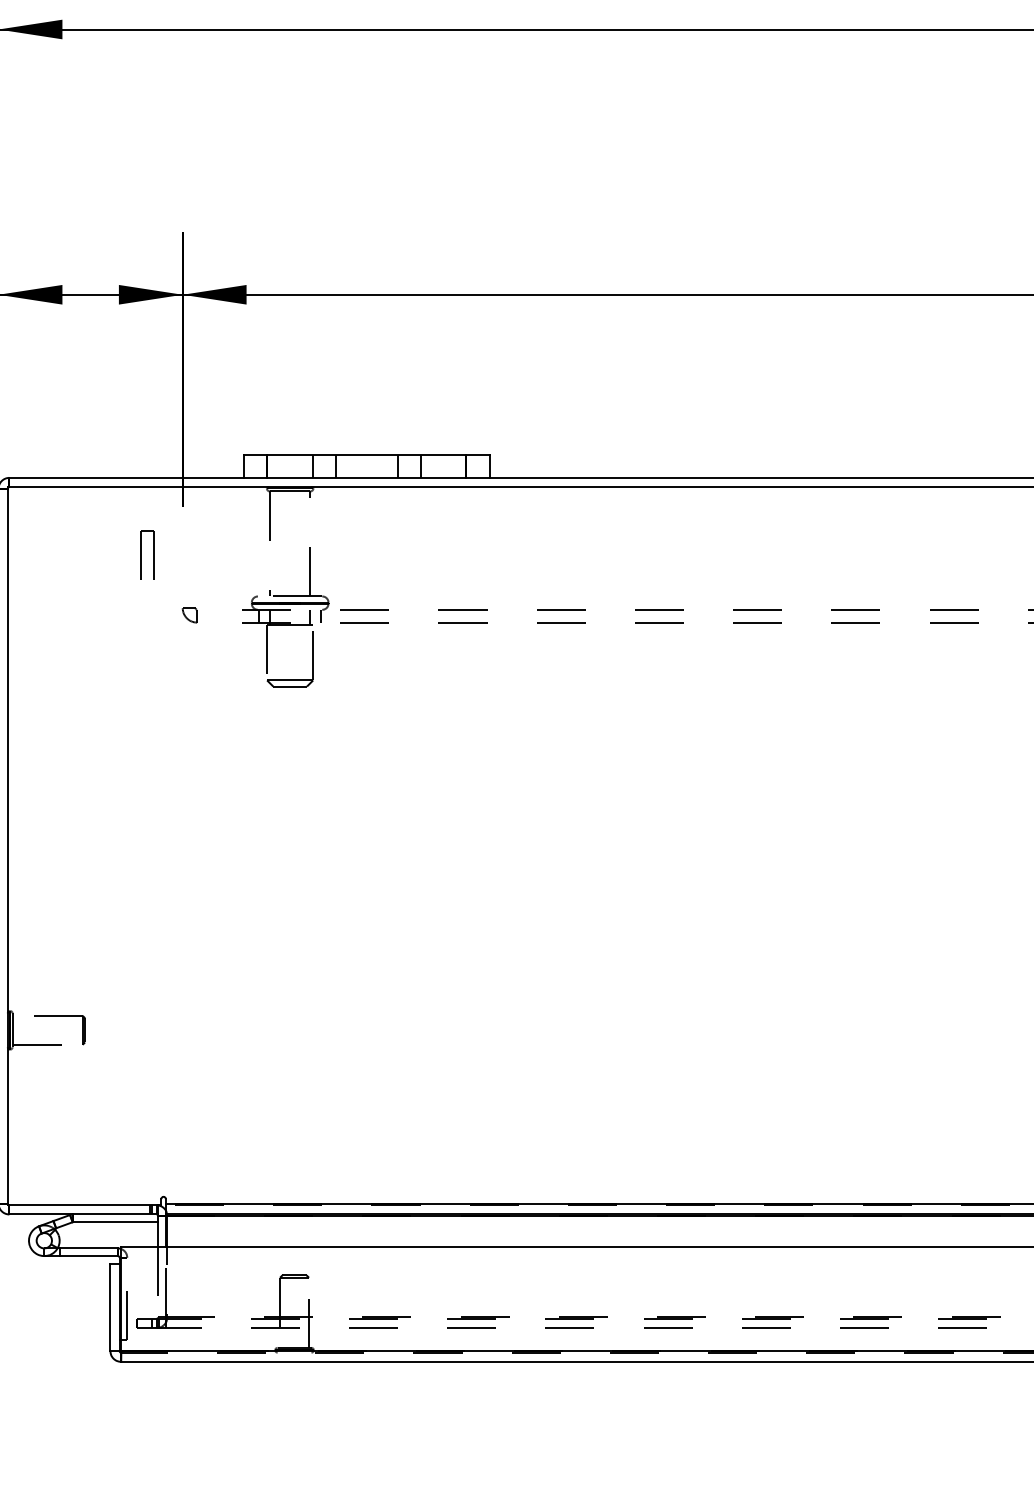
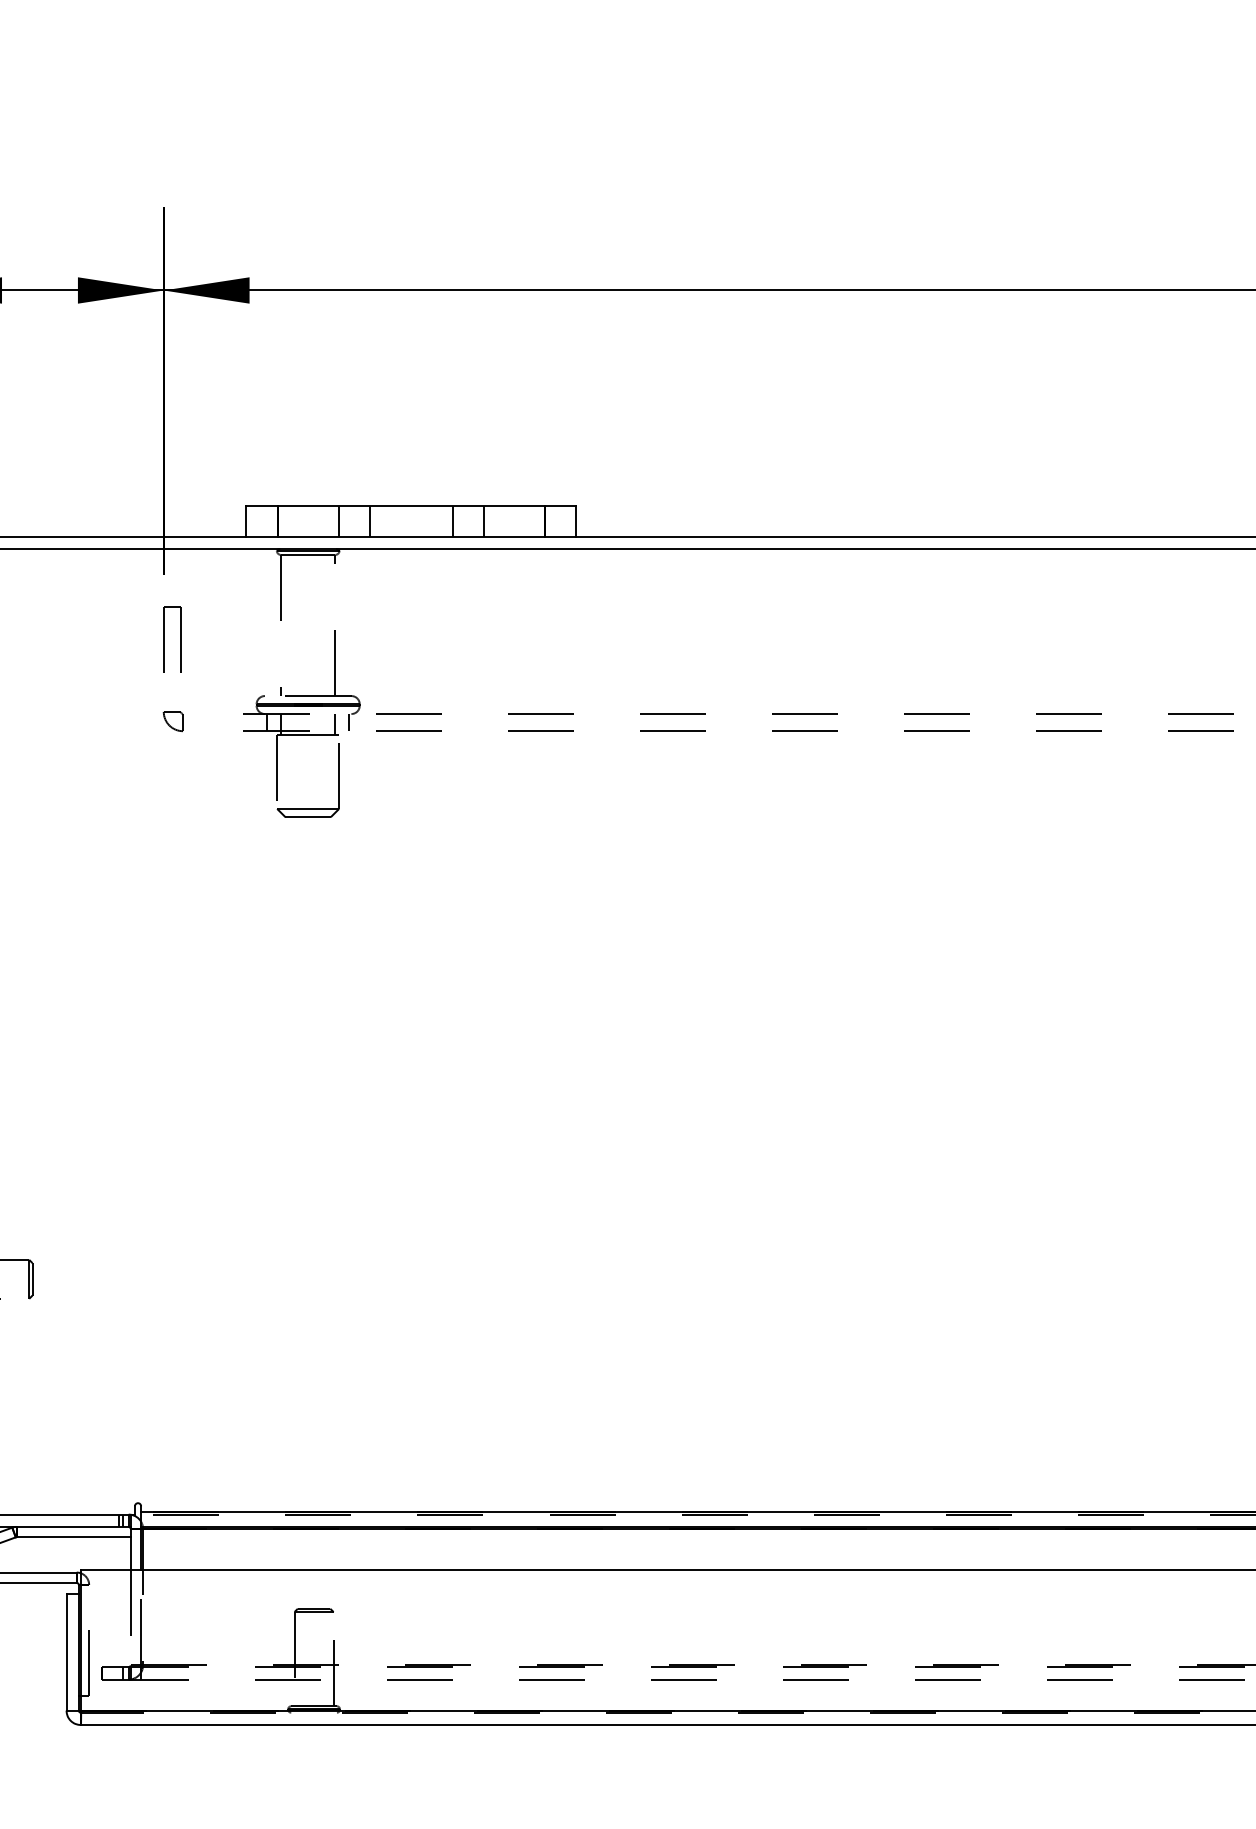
part: (147, 554) -> (172, 639), moved

